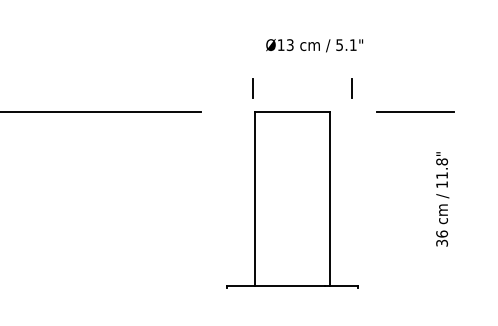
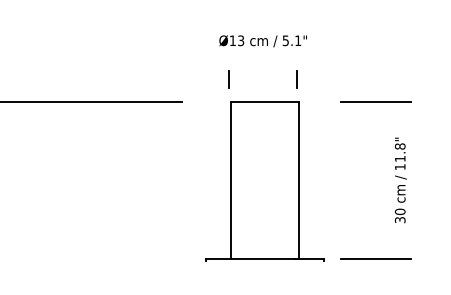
text: (314, 45) -> (263, 41), moved
line: (351, 88) -> (296, 80), moved
text: (441, 233) -> (399, 211), 36 -> 30
line: (415, 286) -> (376, 259), added

